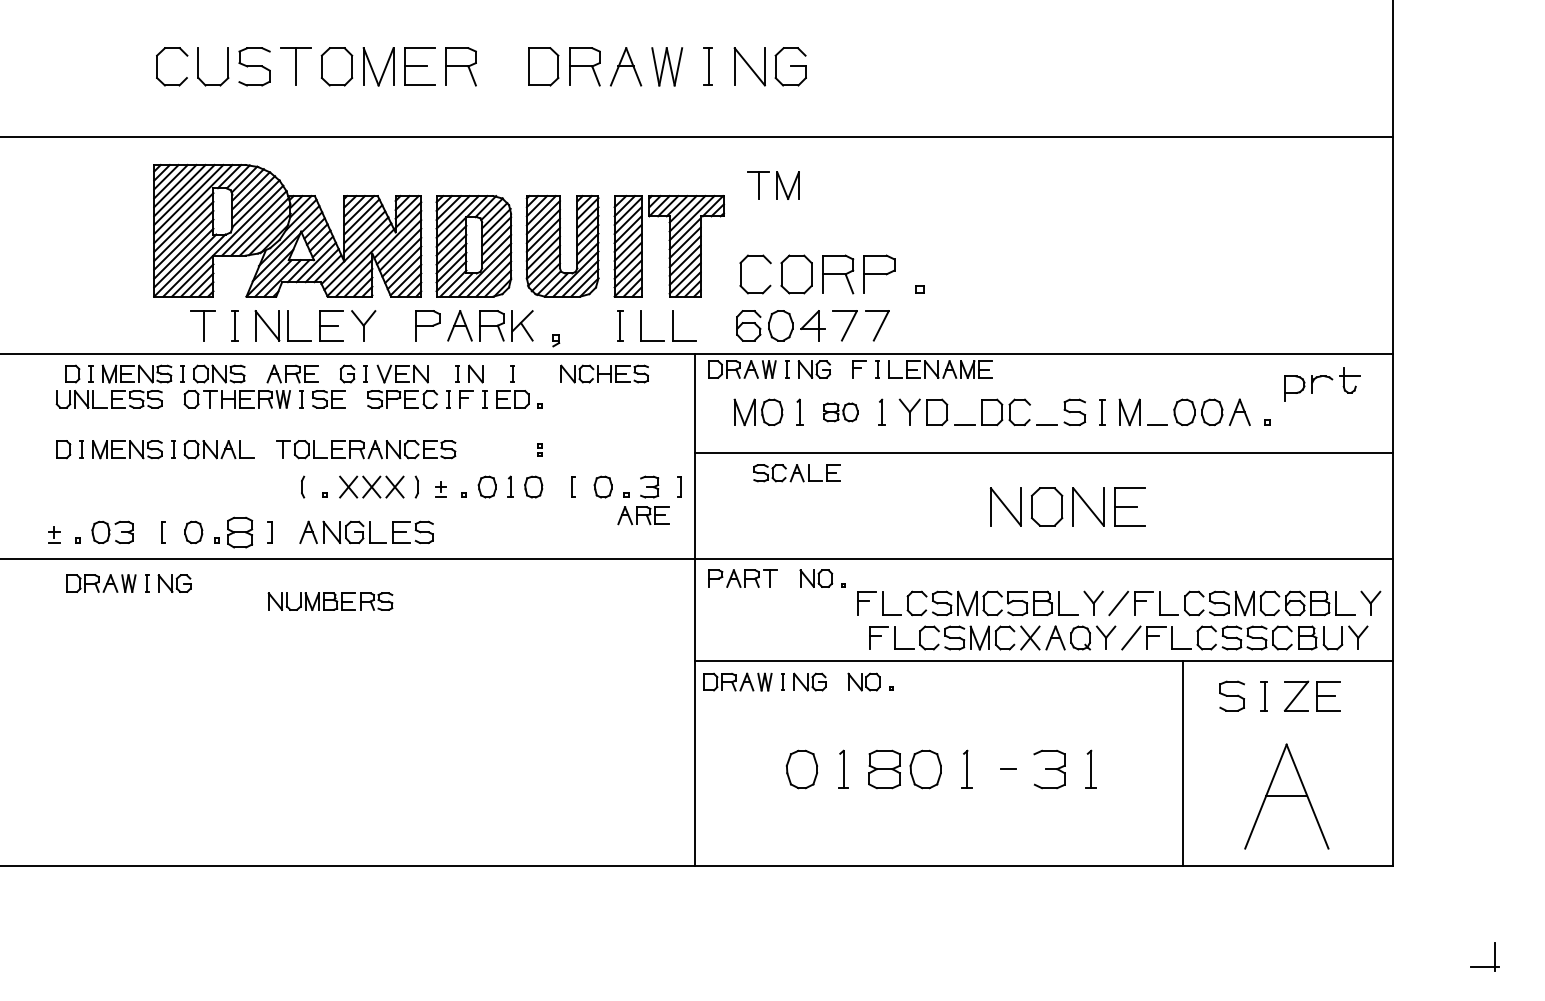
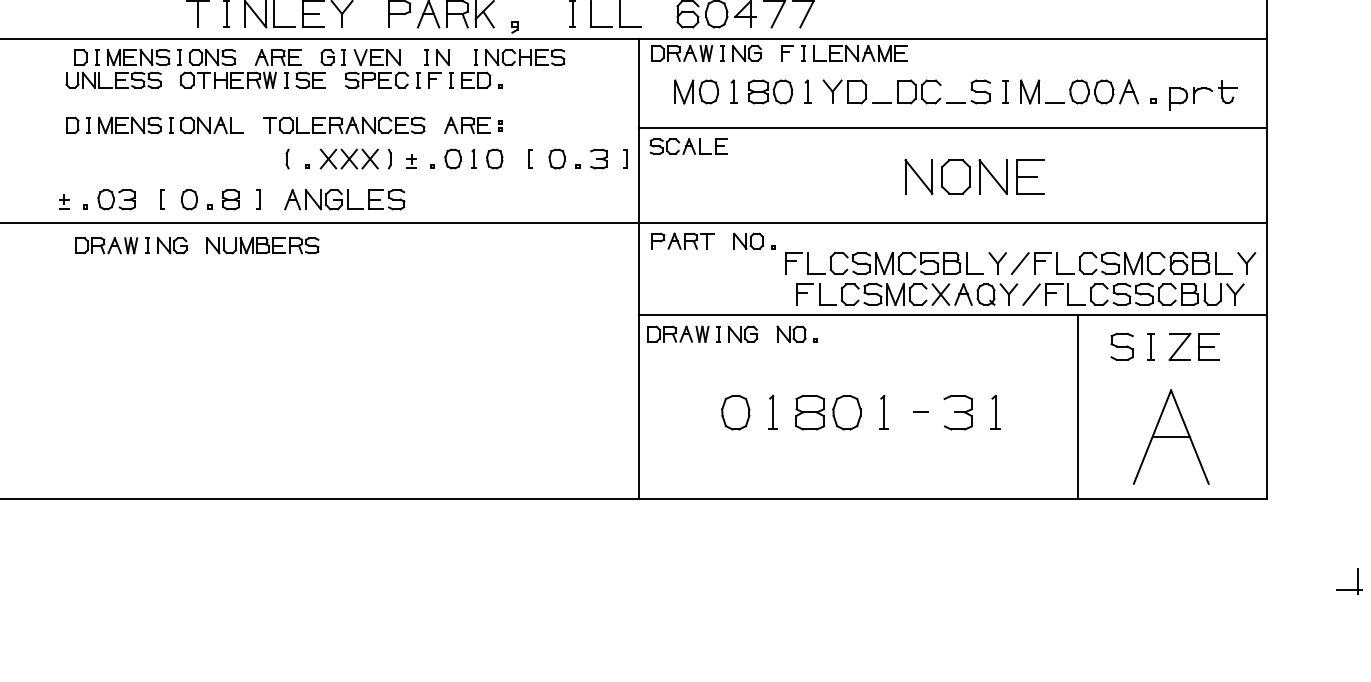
part: (604, 373) -> (525, 57), moved
part: (1321, 377) -> (1202, 89), moved
part: (840, 412) -> (770, 92), size x1.43
part: (796, 473) -> (688, 146), moved
part: (643, 515) -> (467, 125), moved
part: (239, 531) -> (230, 198), size x0.71
part: (330, 601) -> (262, 245), moved

